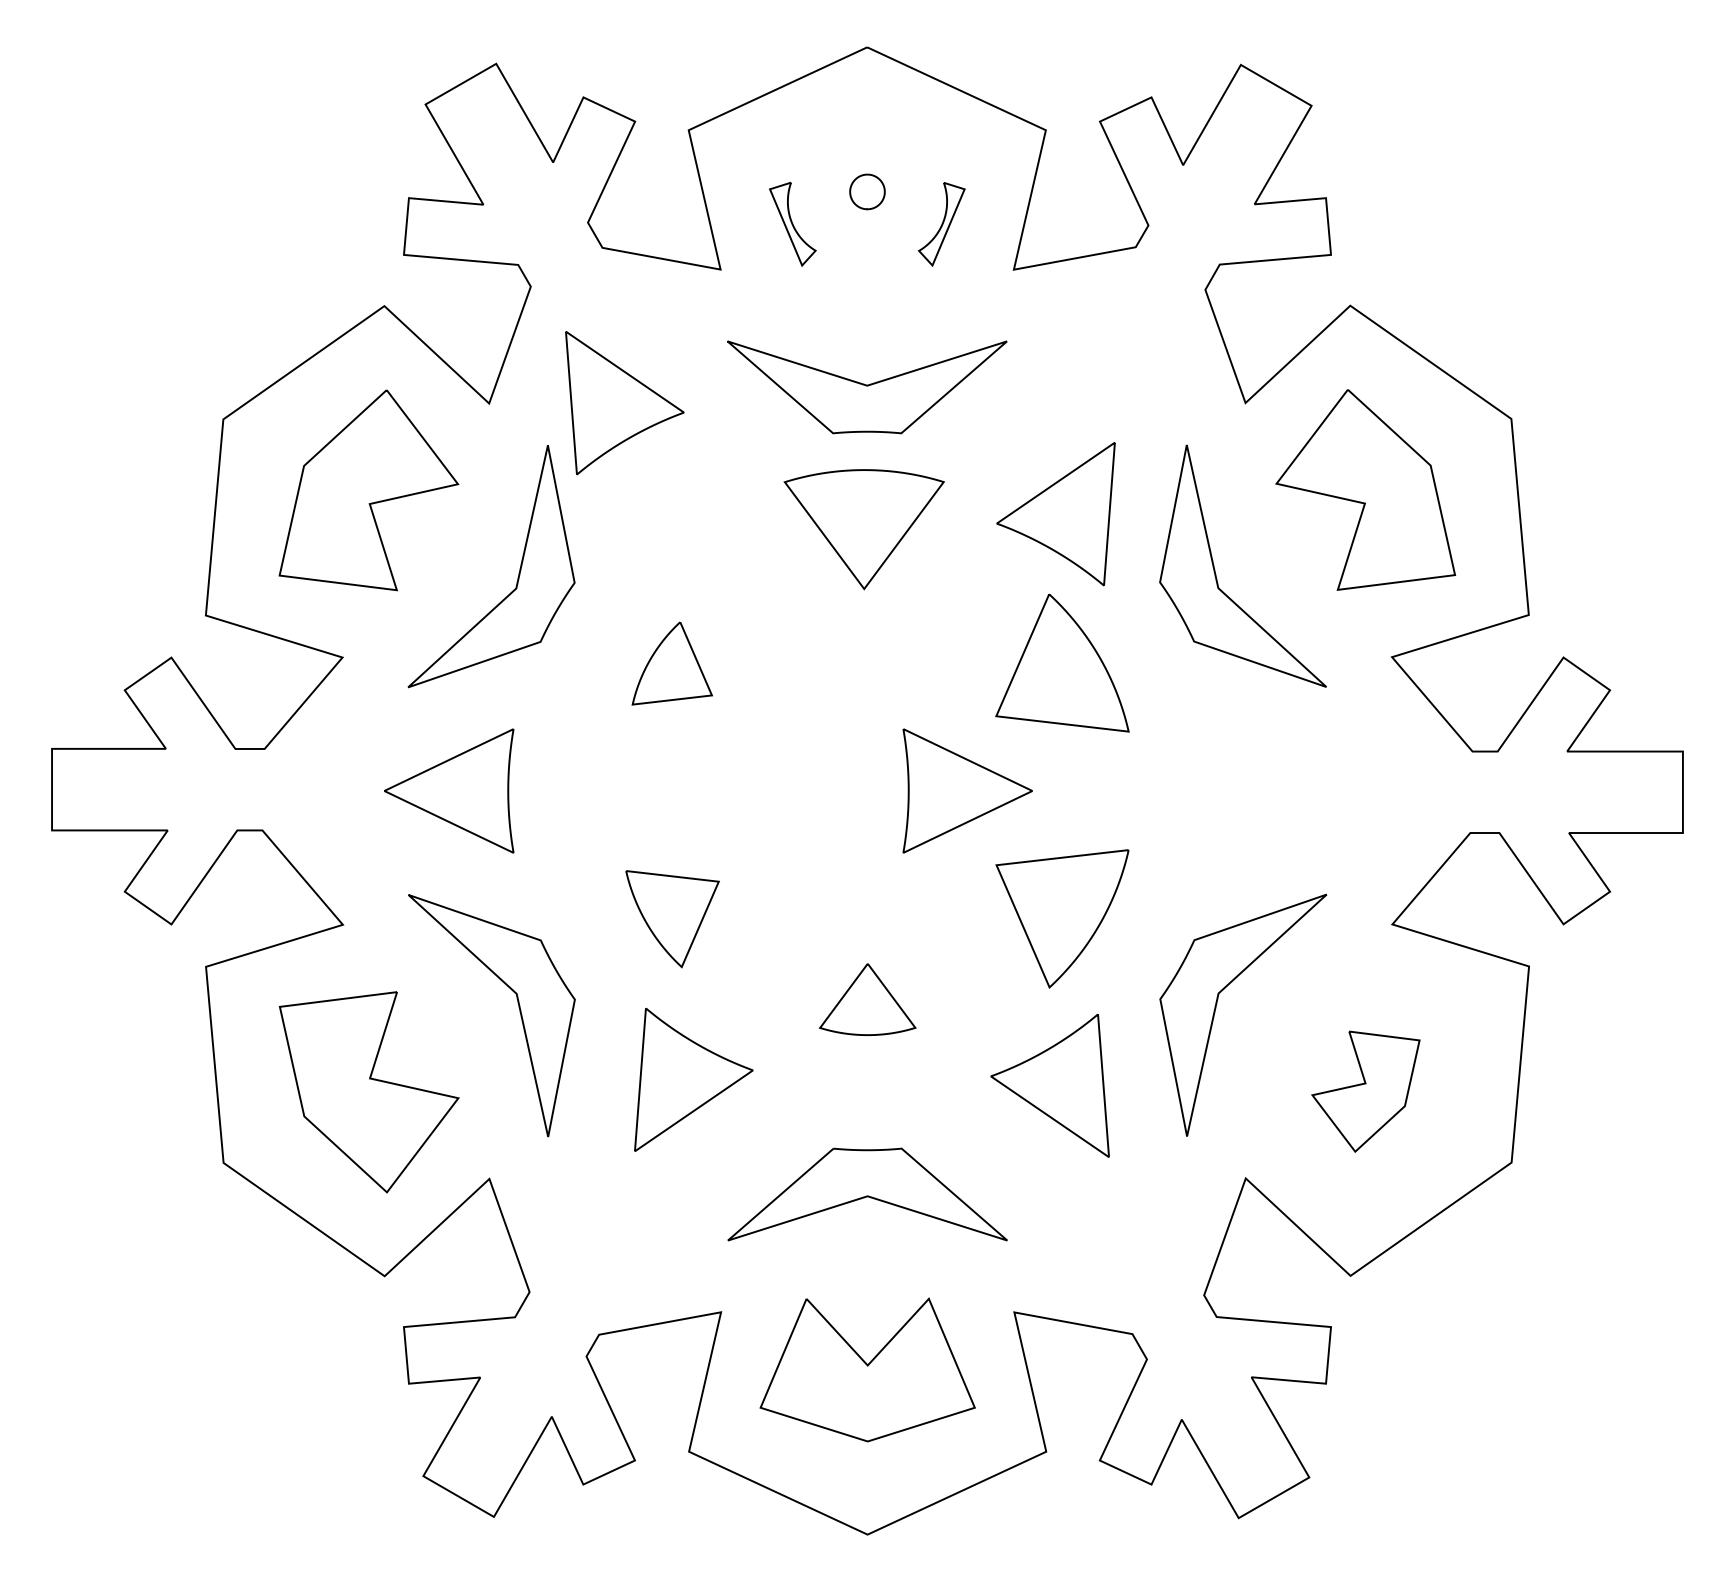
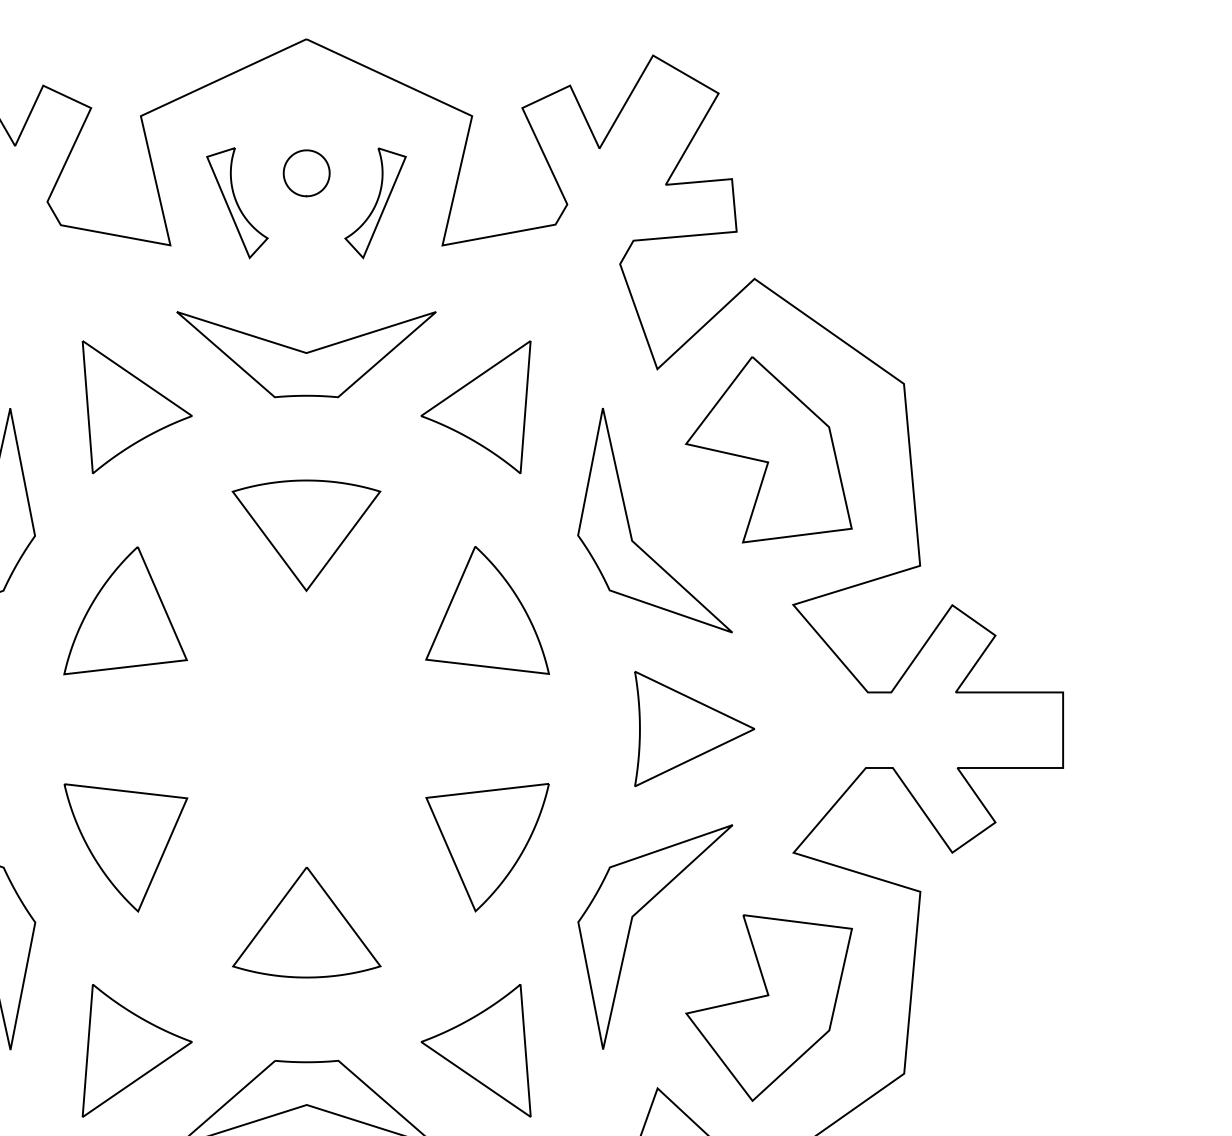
part: (867, 191) -> (306, 172), size x1.43
part: (792, 224) -> (237, 203), size x1.43
part: (941, 224) -> (375, 203), size x1.43
part: (624, 403) -> (136, 407), moved
part: (1055, 514) -> (475, 407), moved
part: (863, 529) -> (305, 535), moved
part: (672, 663) -> (125, 610), size x1.67
part: (967, 790) -> (694, 728), moved
part: (672, 918) -> (125, 847), size x1.43
part: (867, 999) -> (306, 922), size x1.67
part: (693, 1079) -> (136, 1050), moved
part: (1049, 1085) -> (475, 1050), moved
part: (1365, 1091) -> (768, 1007), size x1.67

